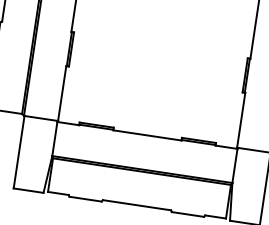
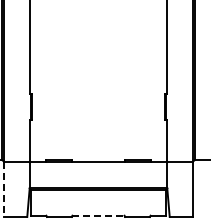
line: (19, 152) -> (4, 189), solid -> dashed
line: (137, 204) -> (98, 215), solid -> dashed

